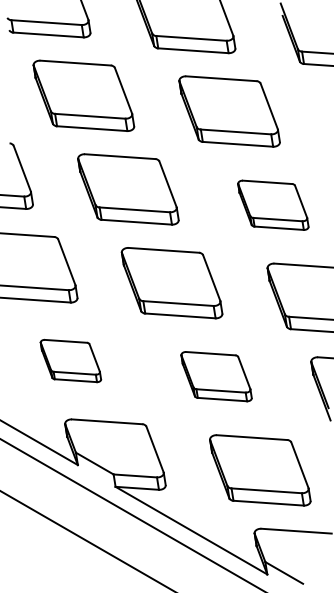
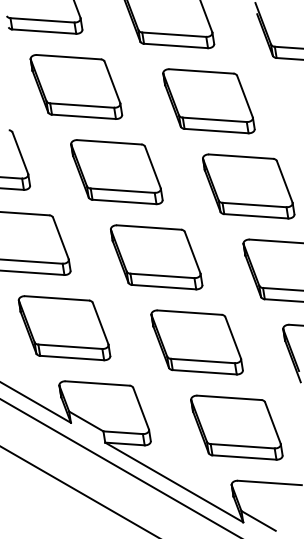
part: (273, 205) -> (248, 186), size x1.43
part: (70, 360) -> (64, 327), size x1.67
part: (216, 376) -> (197, 342), size x1.43

